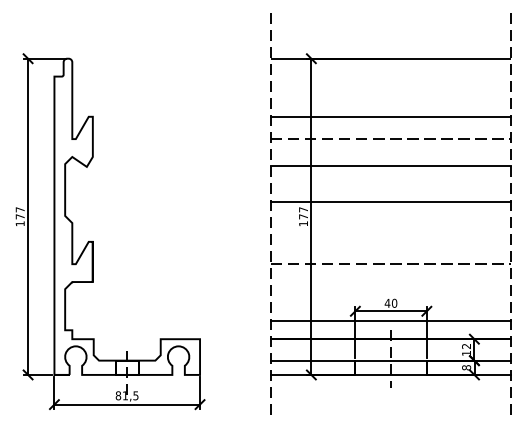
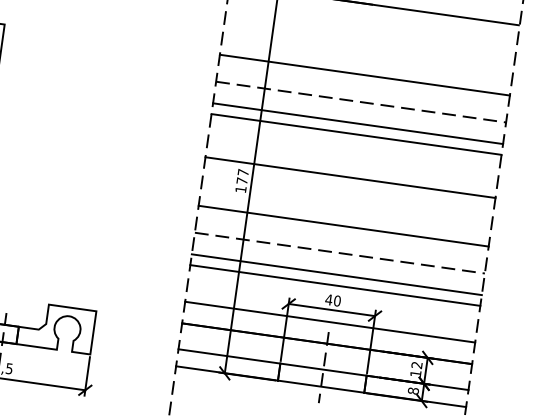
line: (391, 156) -> (358, 123), added
line: (391, 241) -> (344, 225), added
line: (391, 282) -> (337, 275), added
line: (391, 290) -> (335, 284), added

